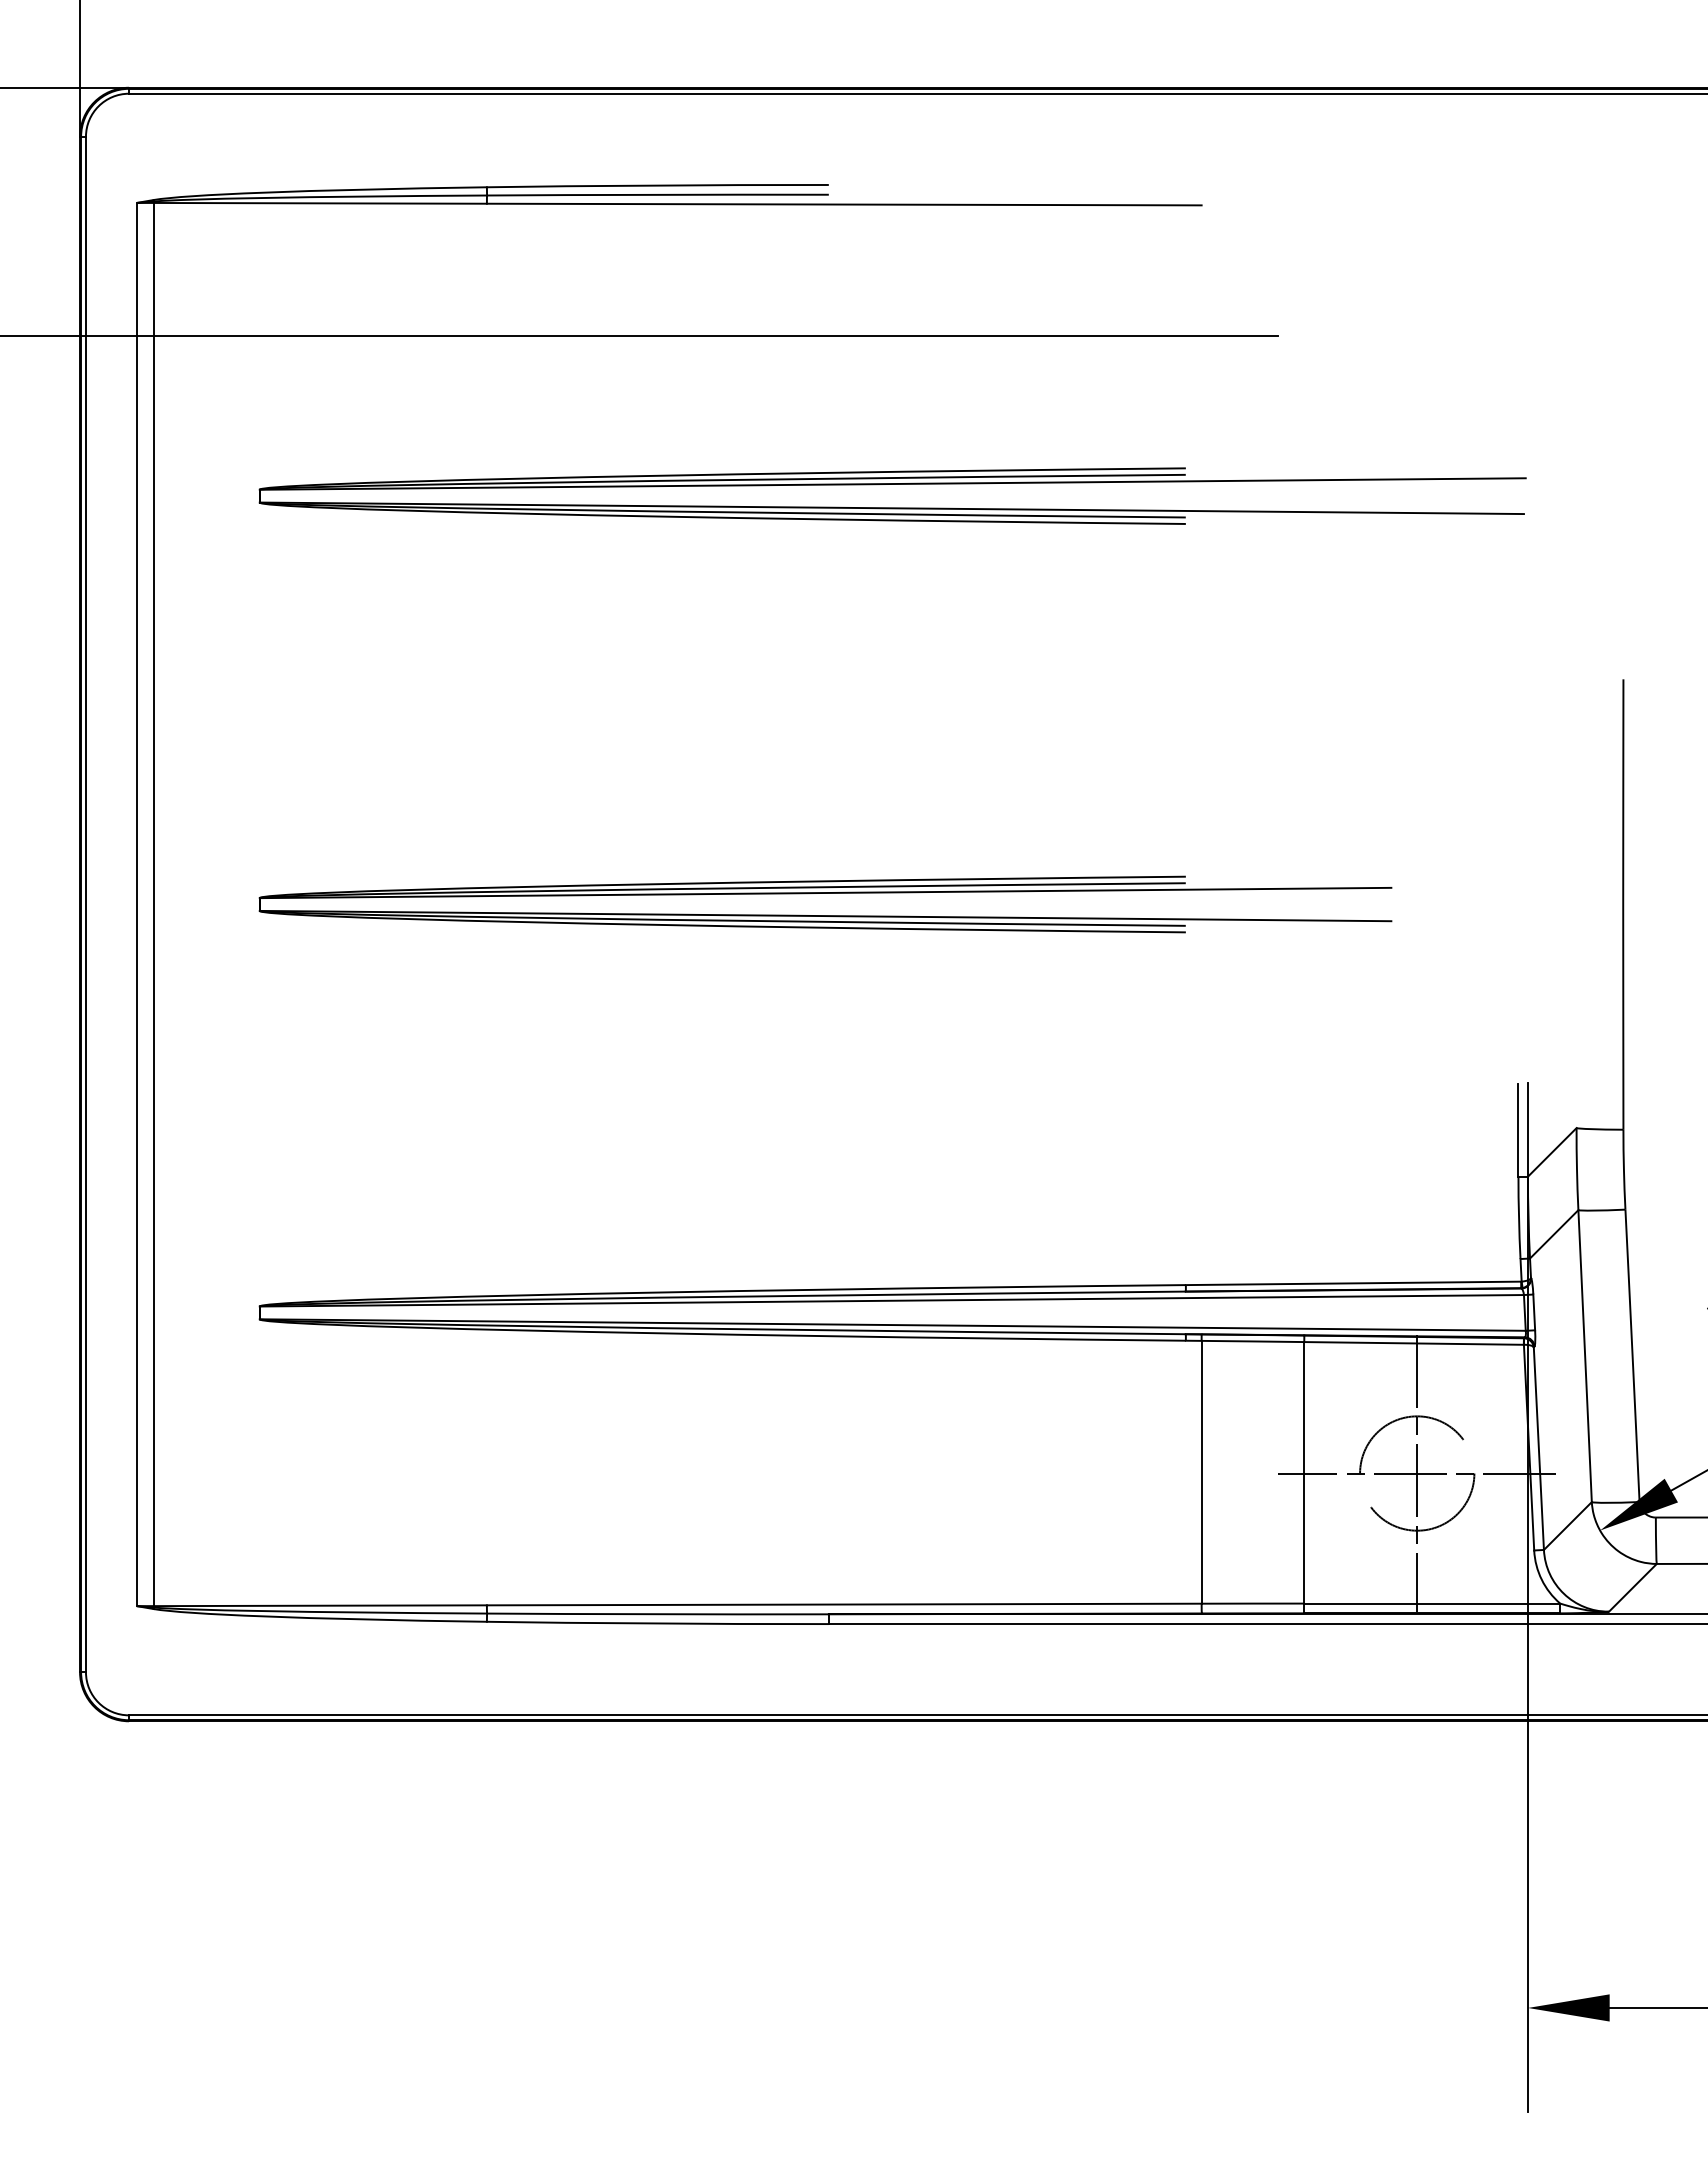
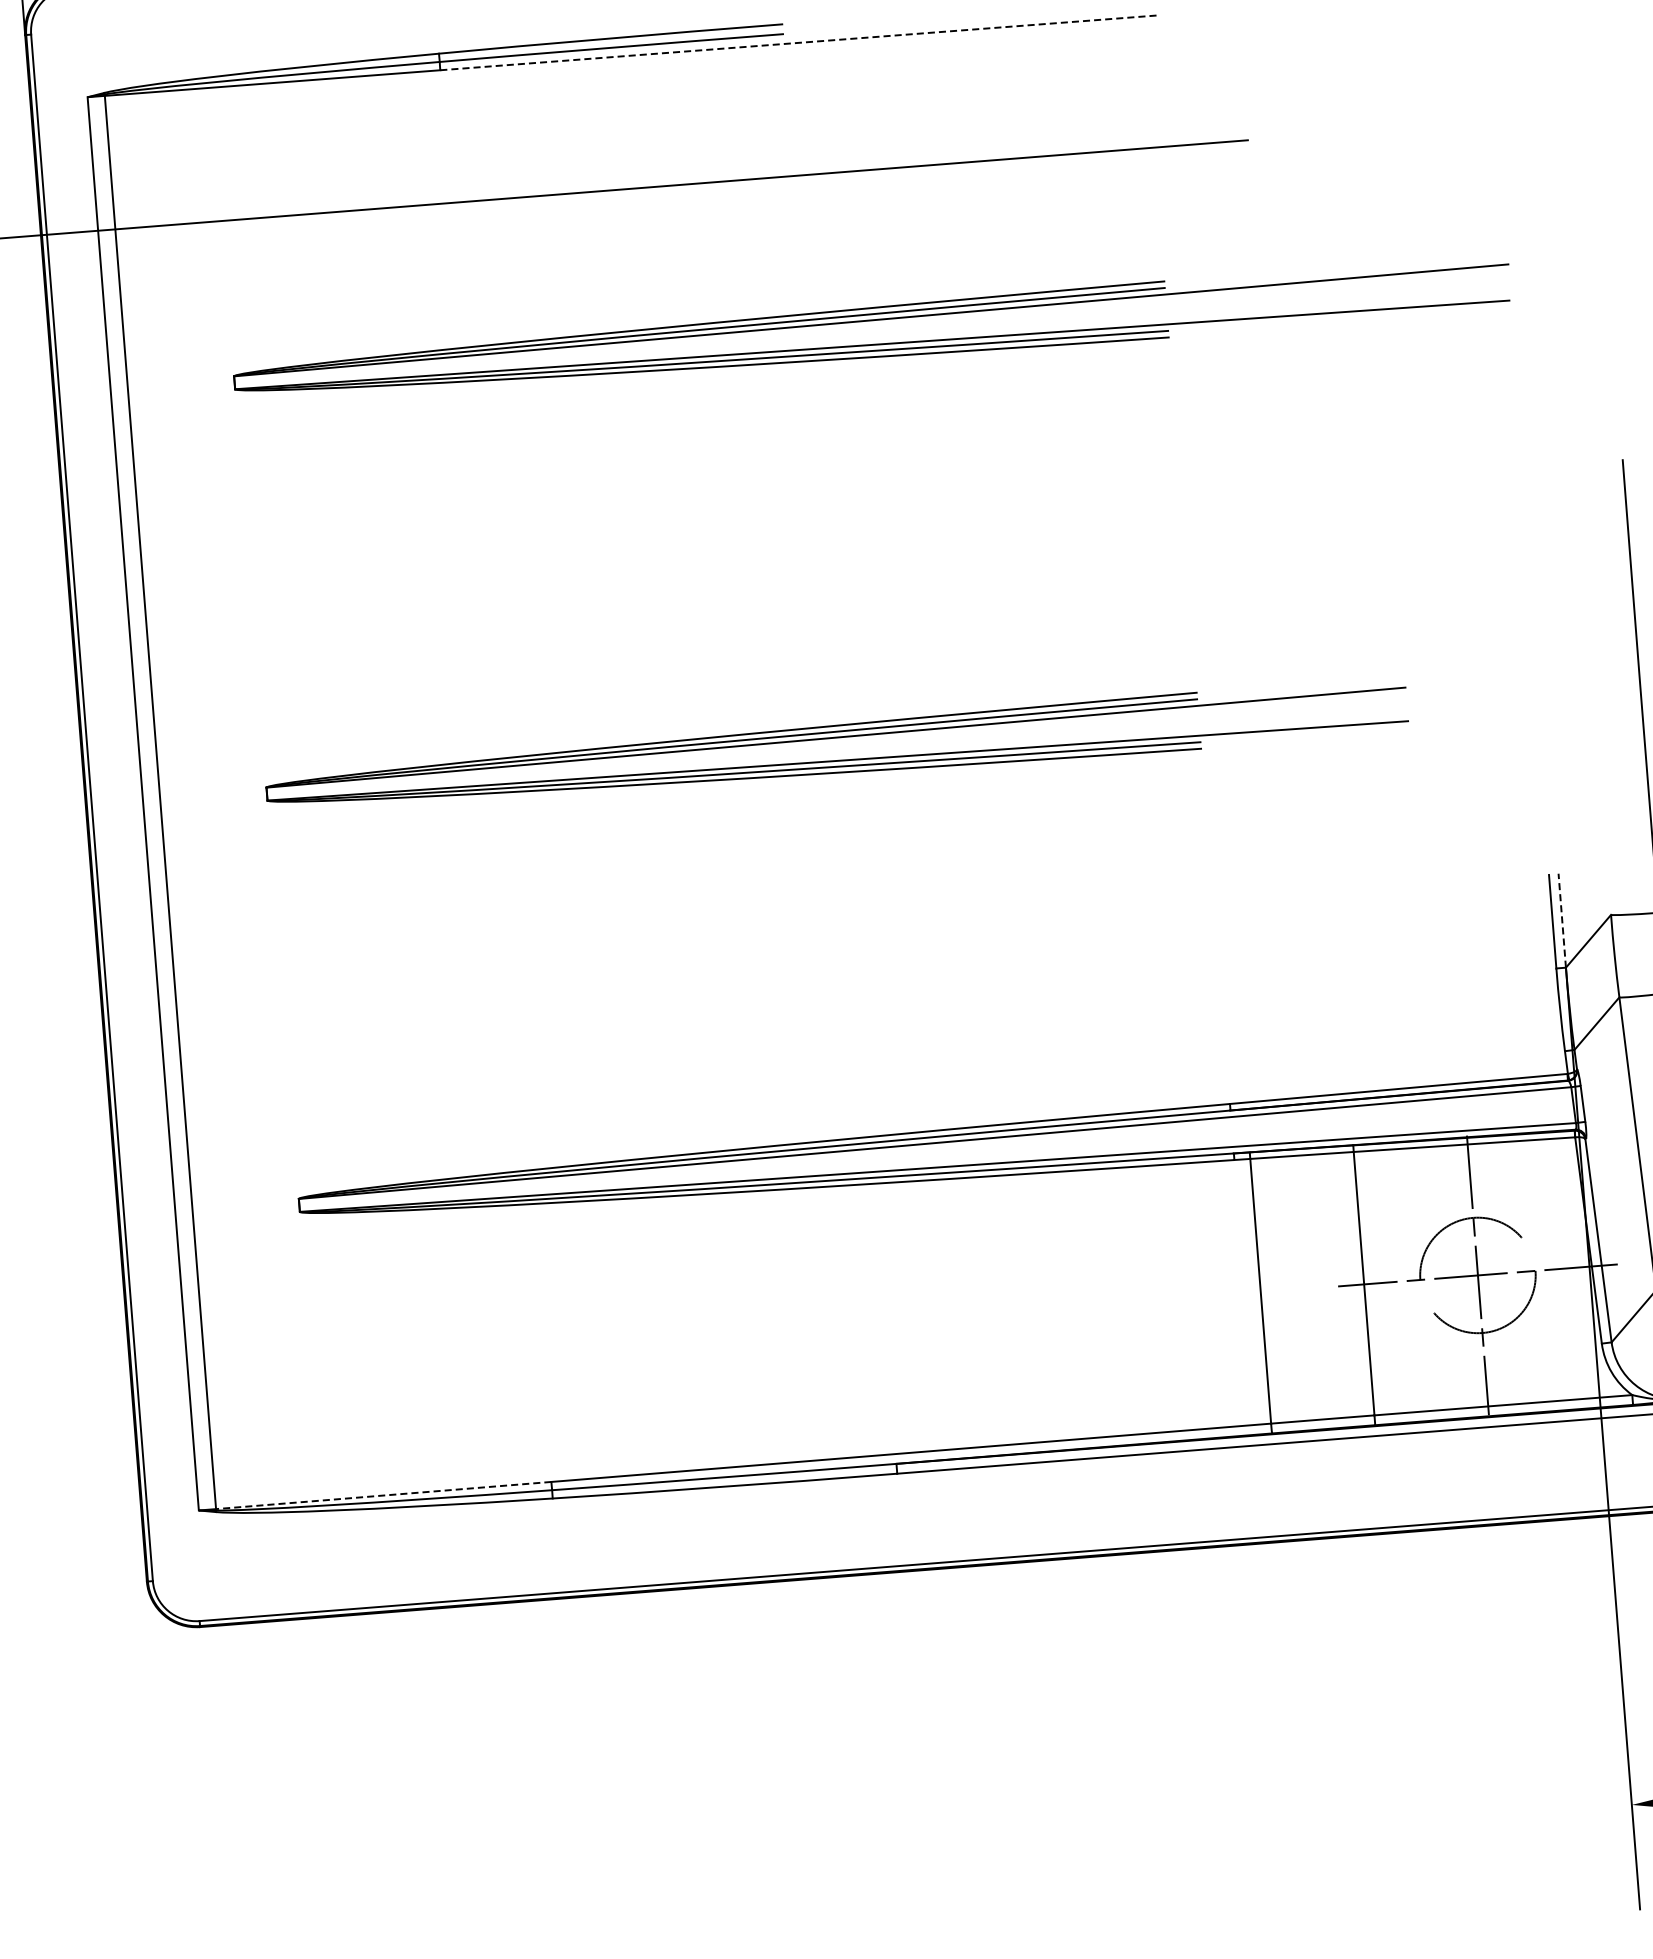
line: (844, 204) -> (800, 42), solid -> dashed
line: (1527, 1130) -> (1561, 921), solid -> dashed
line: (319, 1605) -> (382, 1495), solid -> dashed

